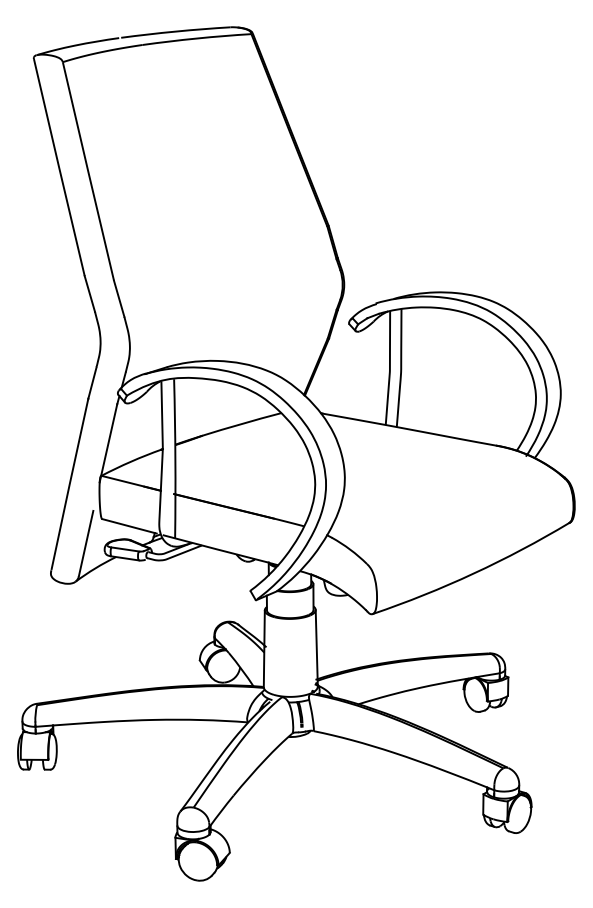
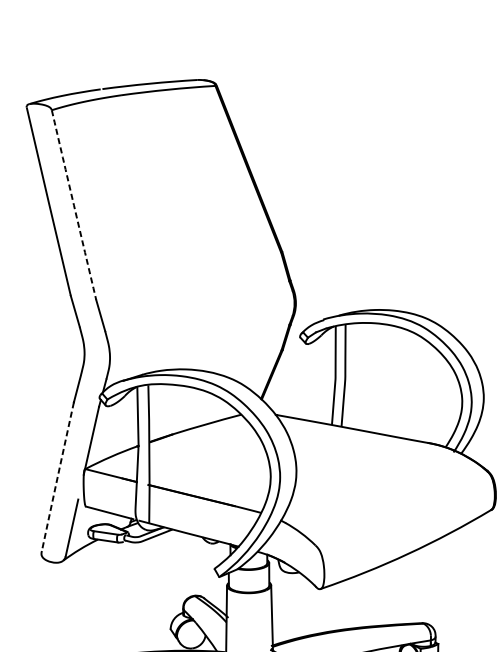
arc: (88, 171) -> (74, 205), solid -> dashed
arc: (69, 484) -> (57, 476), solid -> dashed

